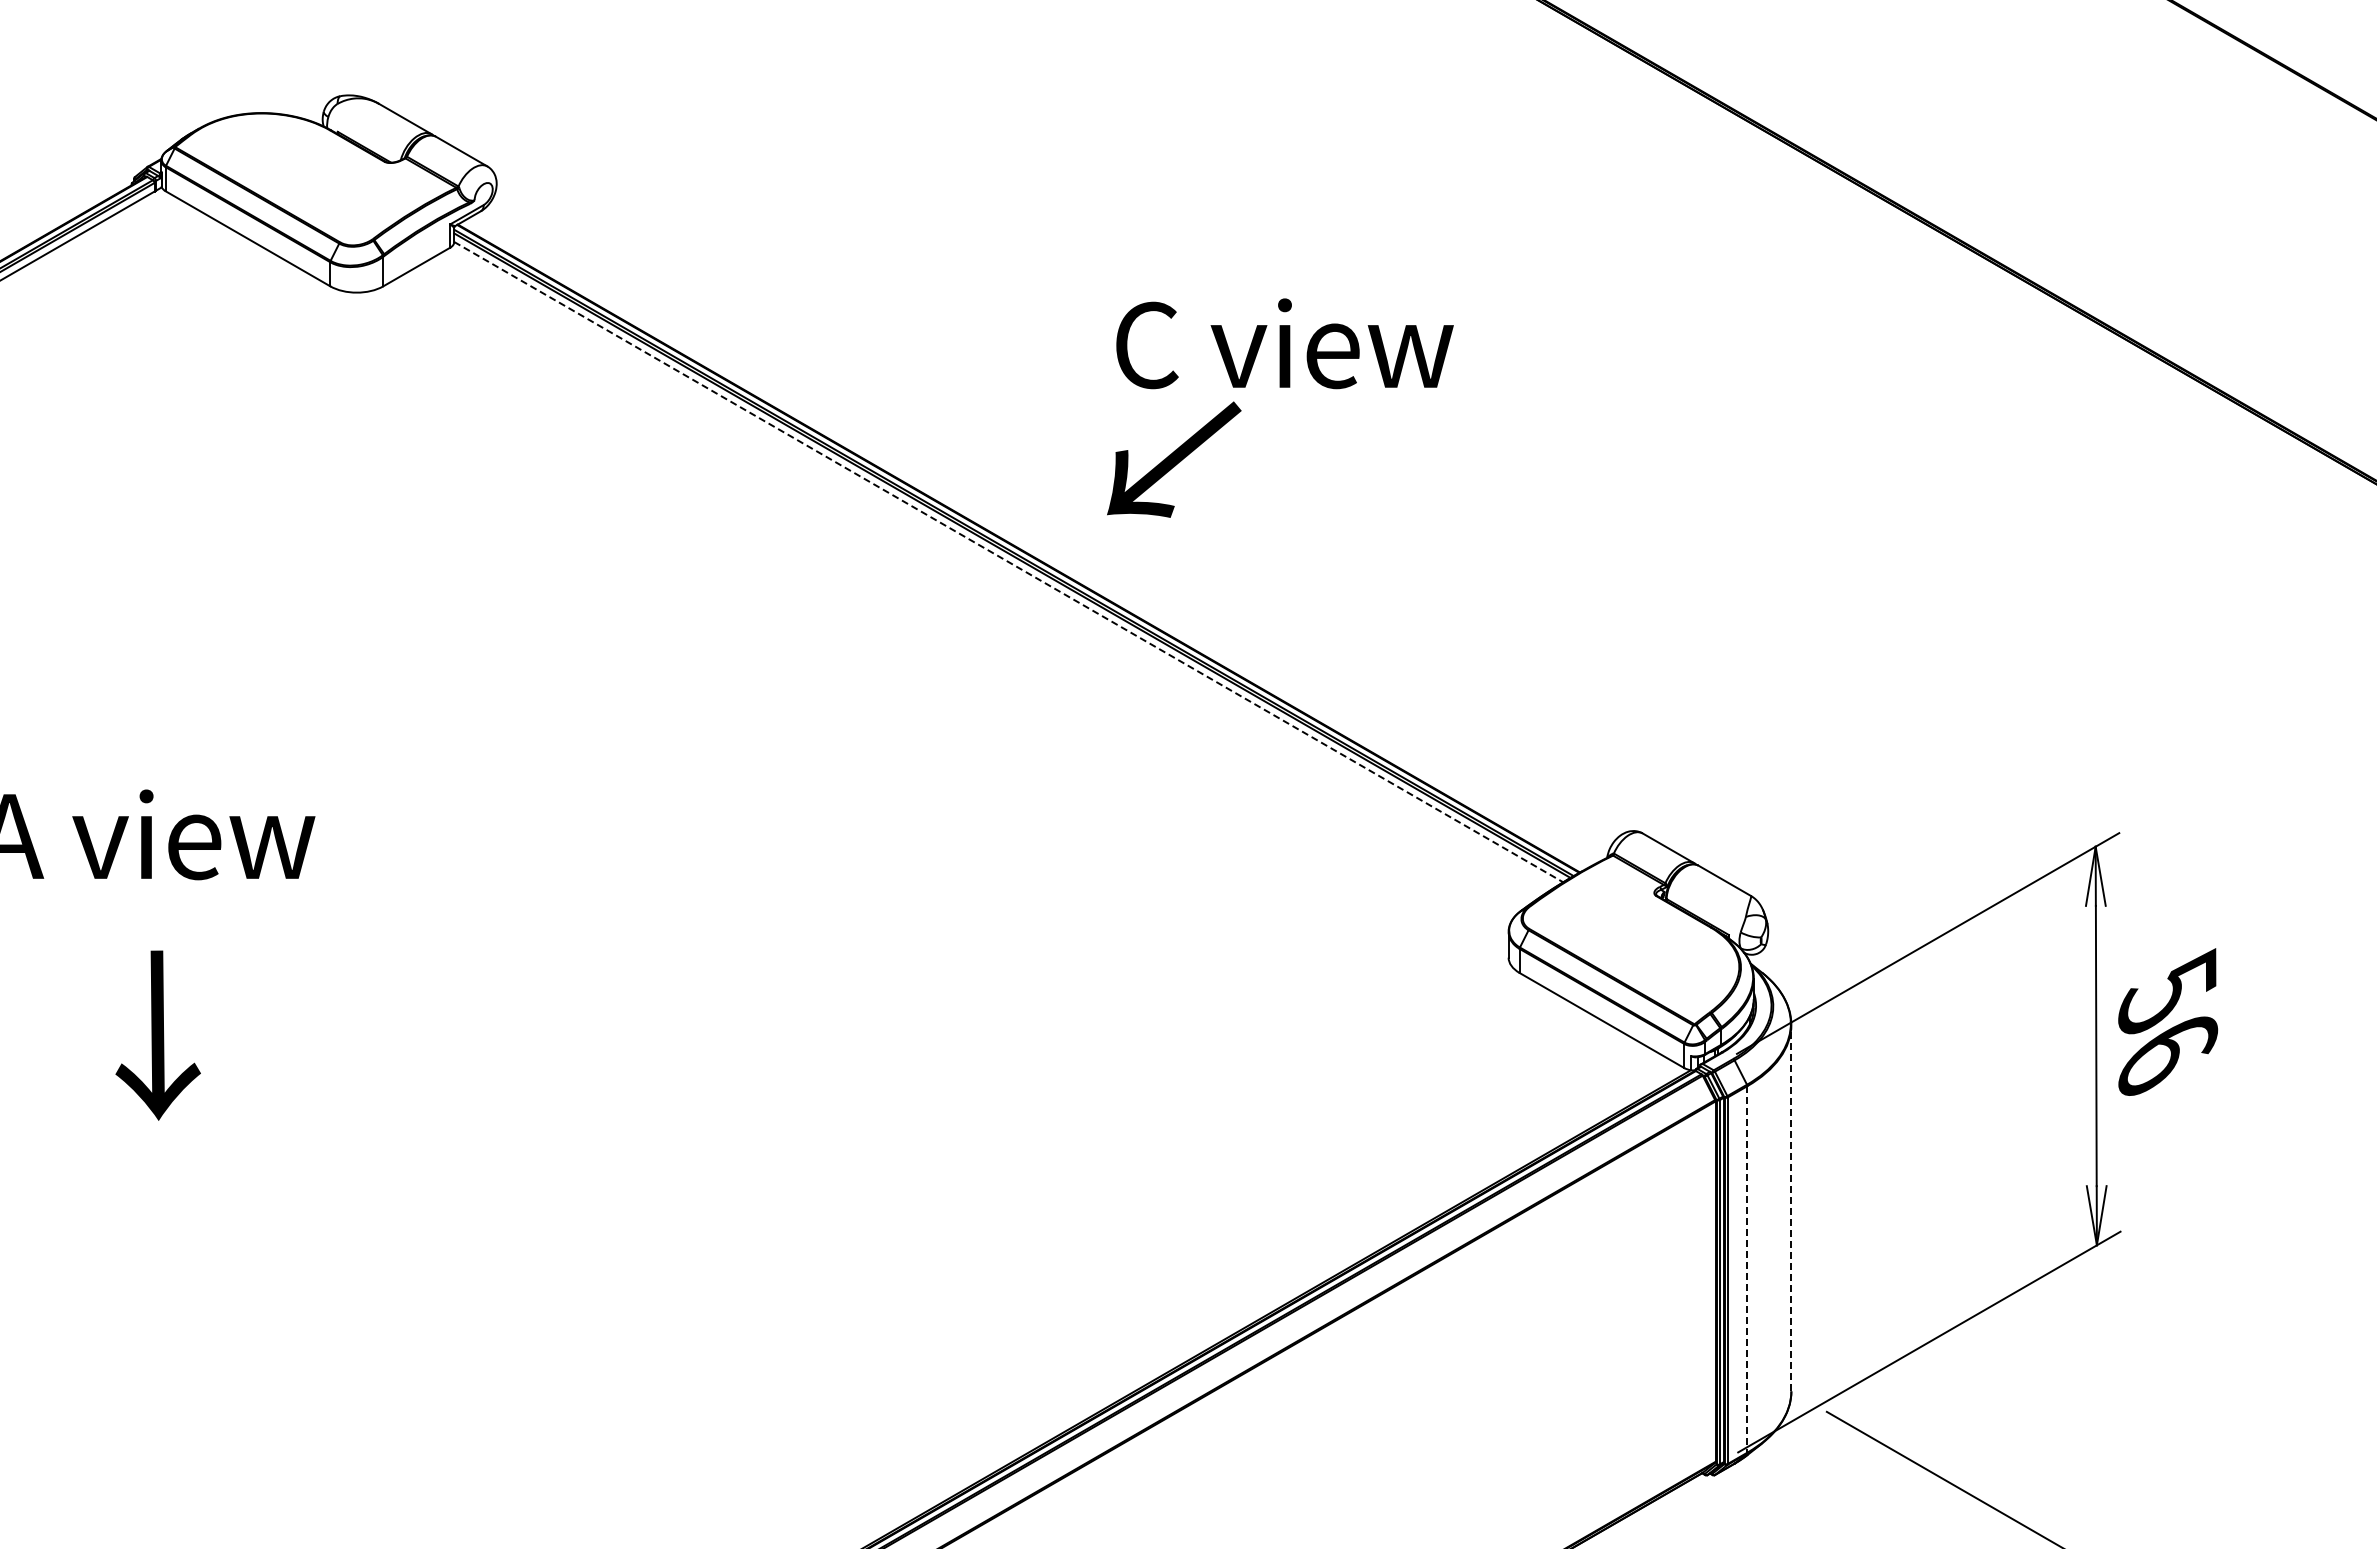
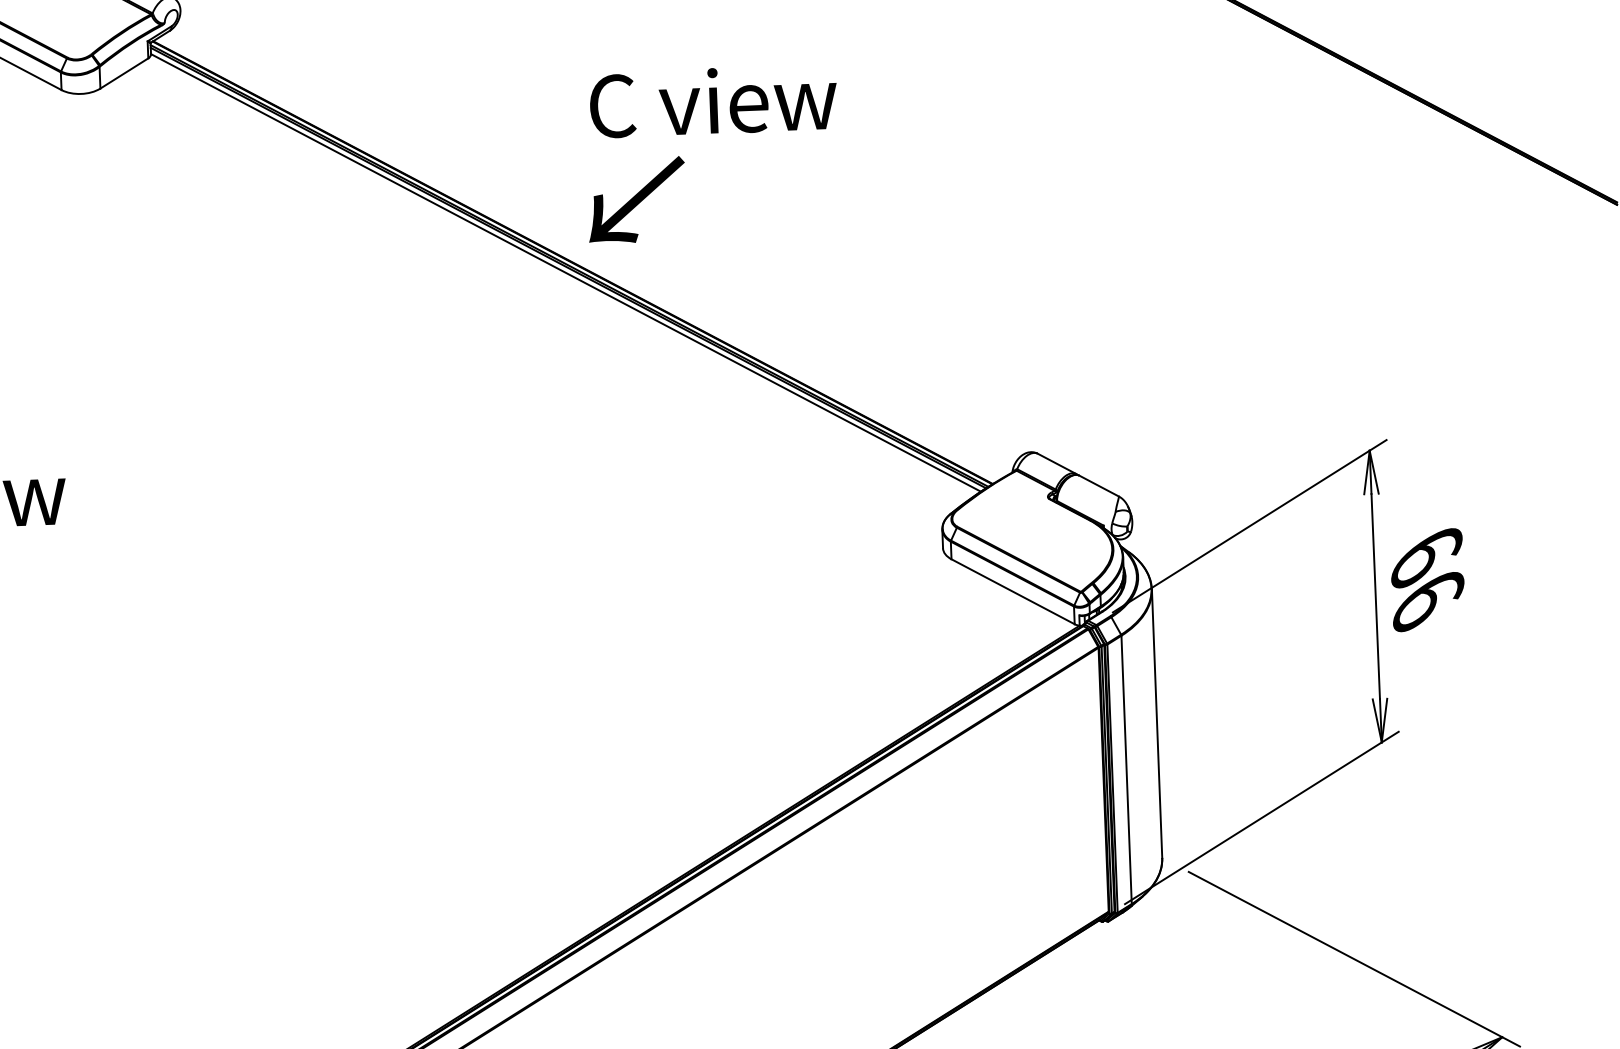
text: (1284, 343) -> (713, 101), moved
text: (1174, 459) -> (637, 200), moved
line: (1009, 562) -> (566, 273), dashed -> solid
text: (2167, 992) -> (1426, 555), 56 -> 66
line: (1791, 1207) -> (1157, 723), dashed -> solid
line: (1747, 1269) -> (1126, 769), dashed -> solid

